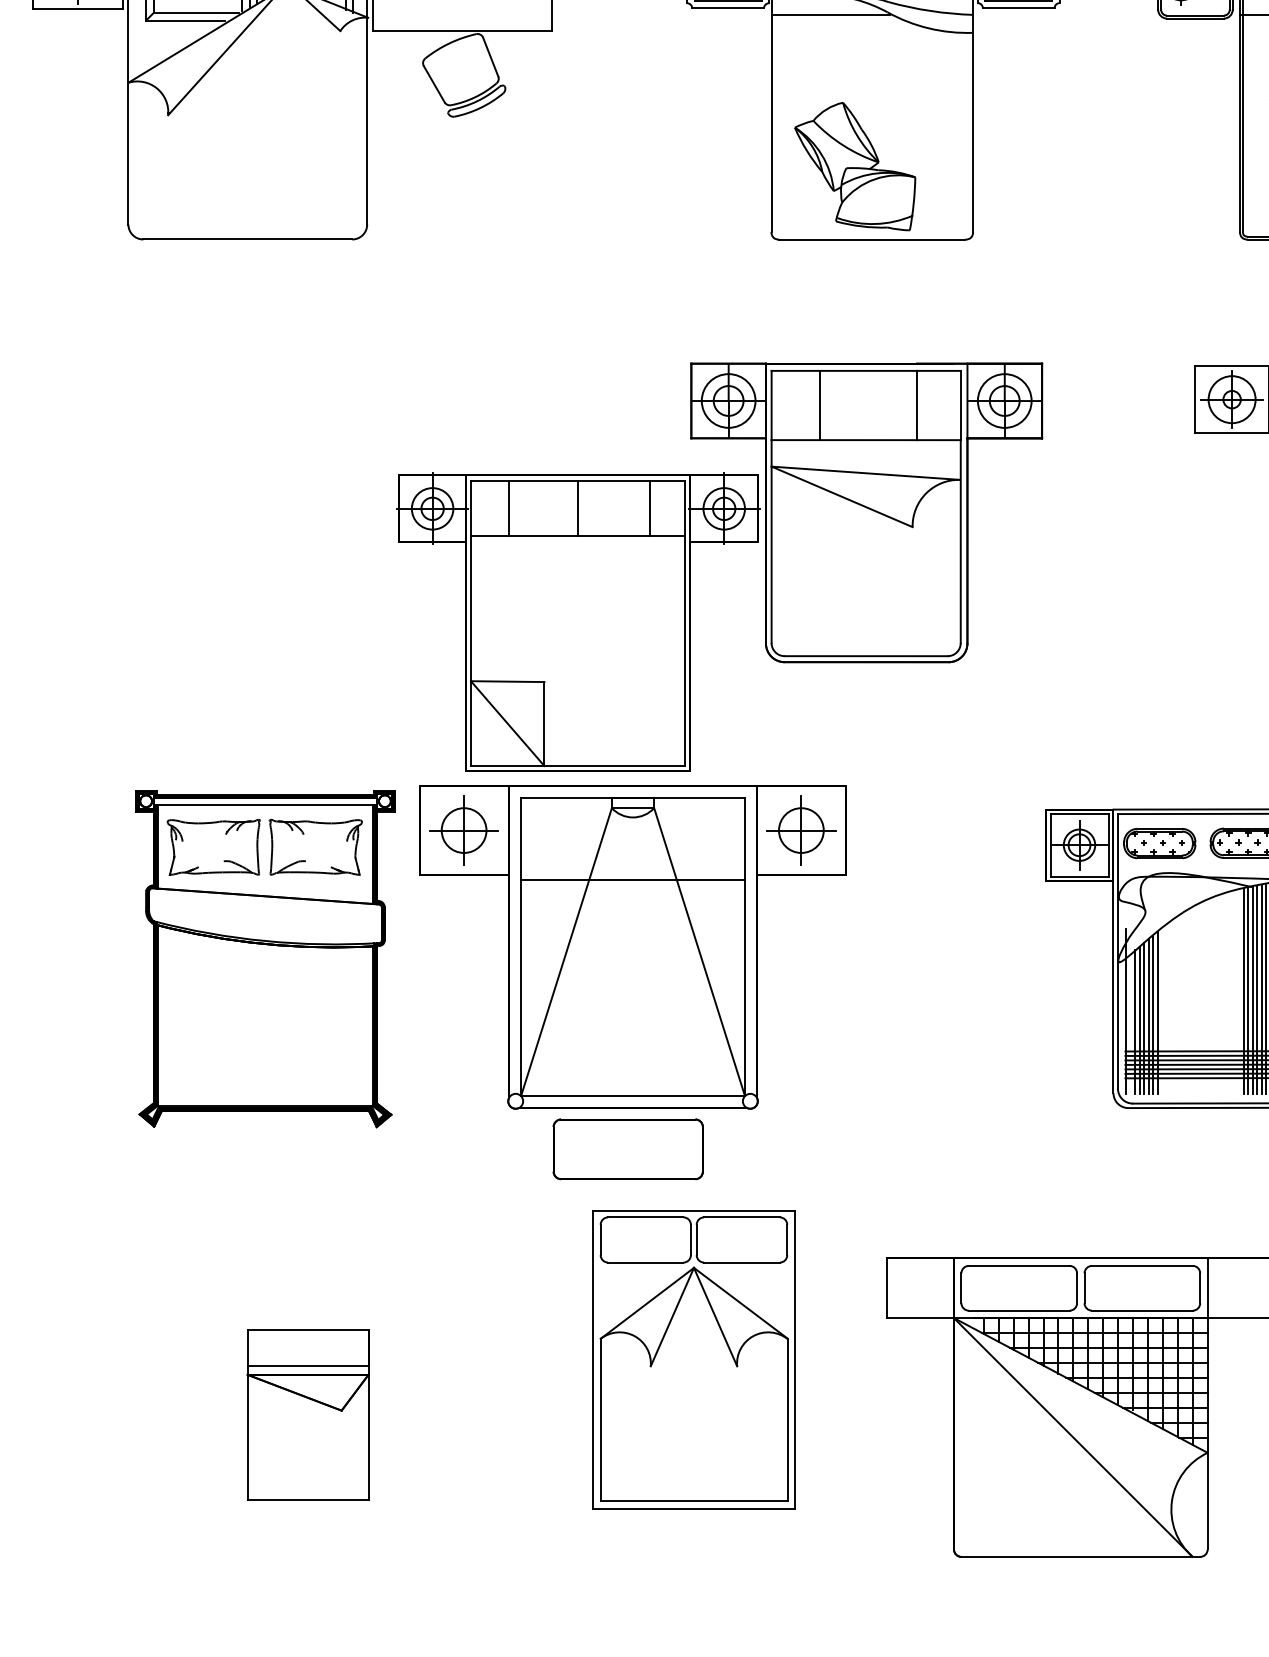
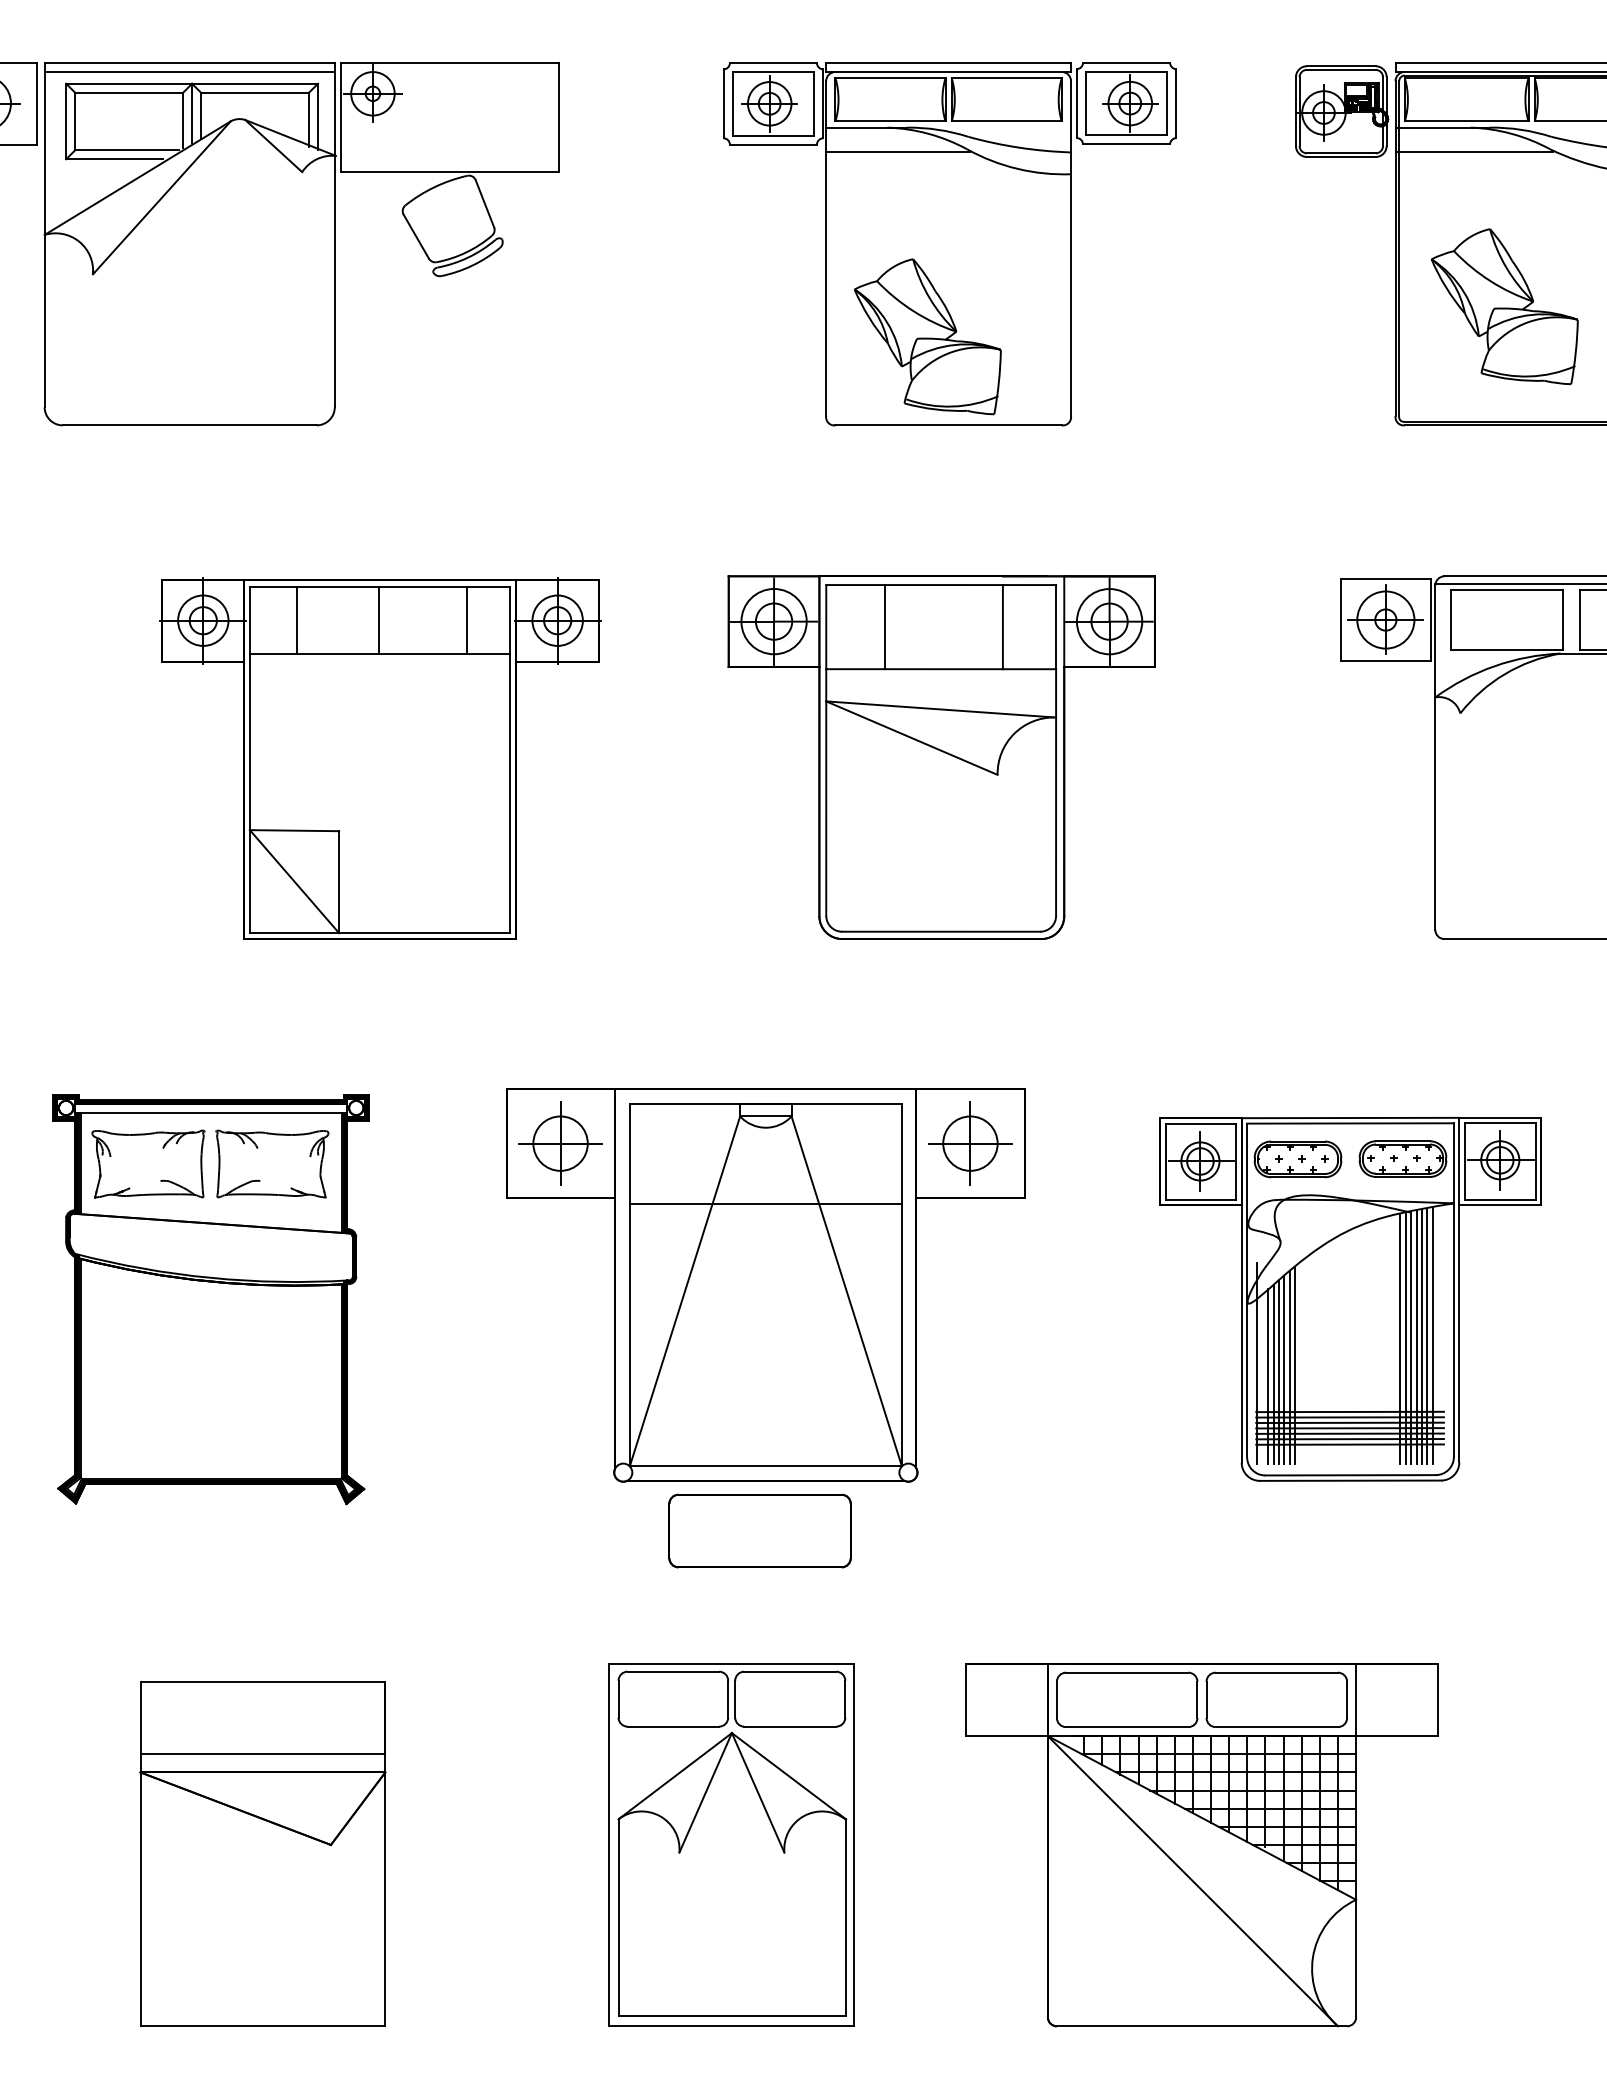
part: (578, 622) -> (380, 758), moved
part: (632, 982) -> (765, 1328), moved
part: (693, 1359) -> (731, 1844), moved
part: (307, 1414) -> (262, 1853), size x1.67

